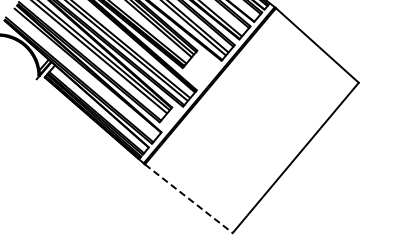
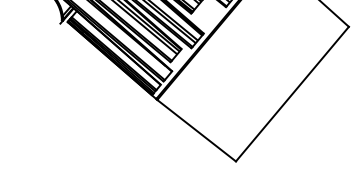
line: (188, 198) -> (196, 130), dashed -> solid

